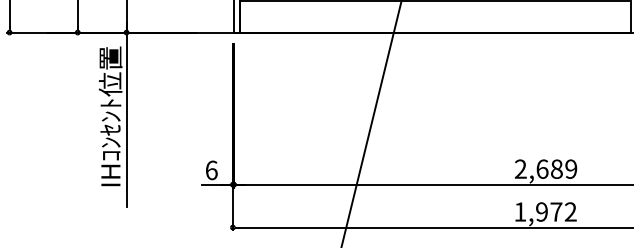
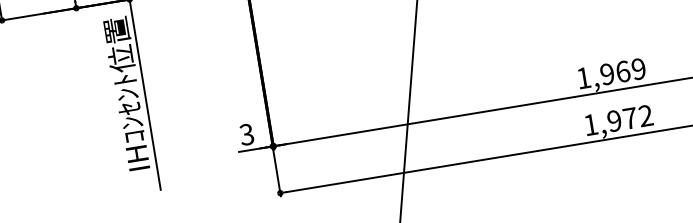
text: (538, 168) -> (602, 74), 2,689 -> 1,969
text: (211, 170) -> (246, 134), 6 -> 3

